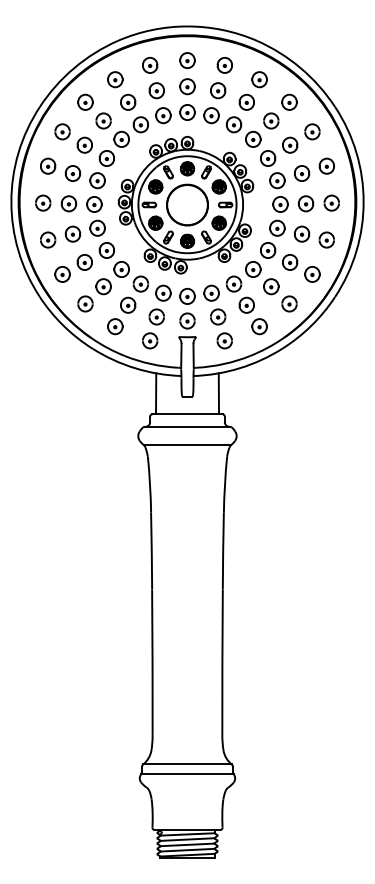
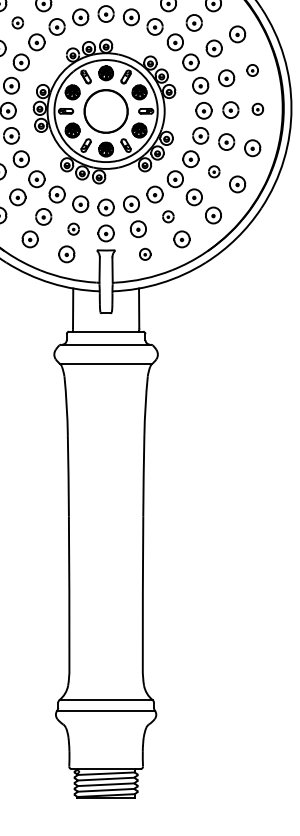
part: (103, 120) -> (17, 22), size x0.7
part: (326, 165) -> (252, 69), size x0.7
part: (331, 202) -> (257, 108), size x0.7
part: (290, 262) -> (214, 171), size x0.7
part: (246, 304) -> (168, 216), size x0.7
part: (156, 316) -> (73, 228), size x0.7
part: (224, 340) -> (145, 253), size x0.7

